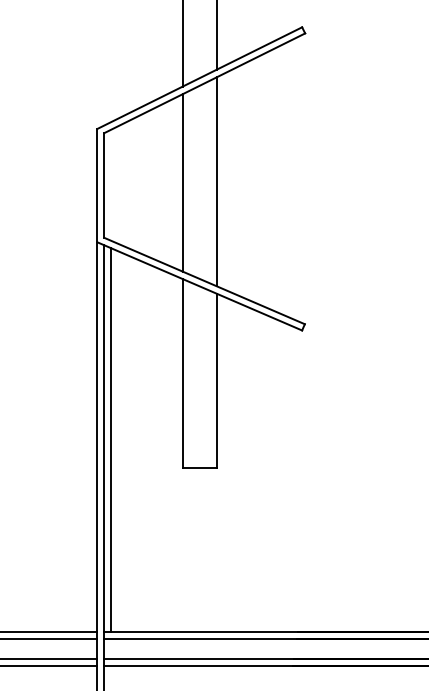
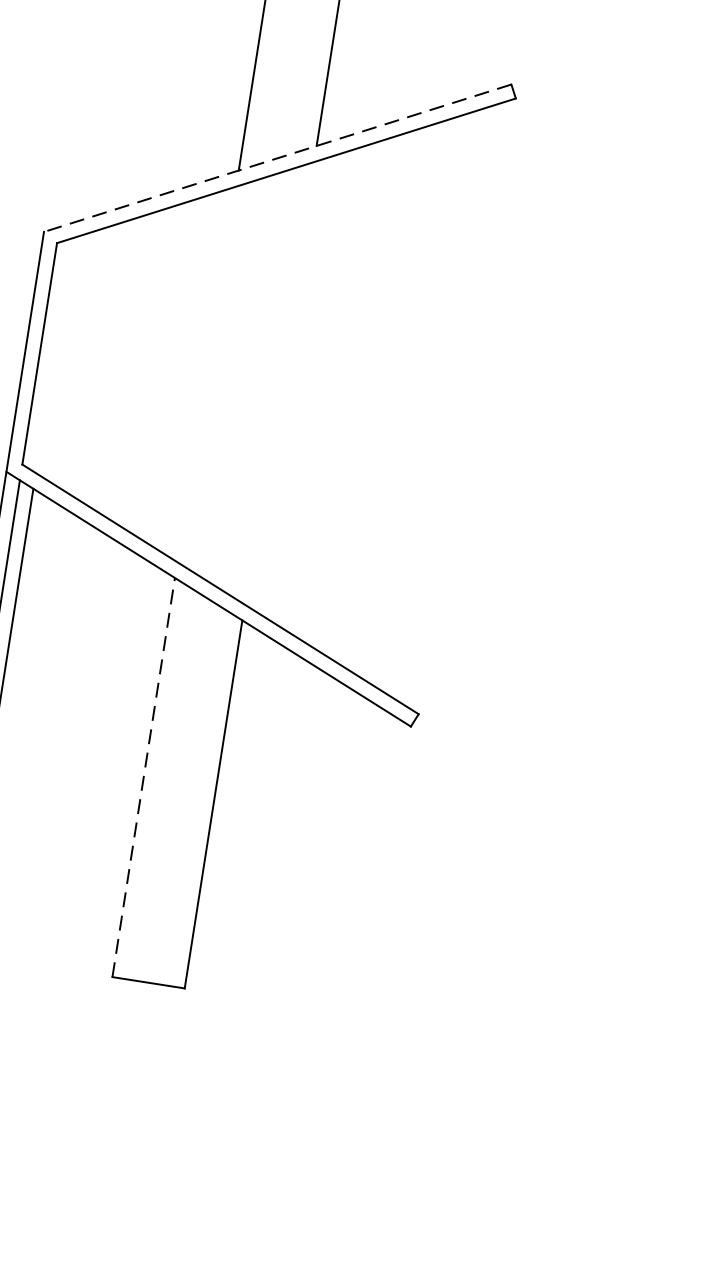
line: (199, 78) -> (277, 158), solid -> dashed
line: (216, 181) -> (278, 382), removed
line: (182, 182) -> (206, 373), removed
line: (182, 372) -> (143, 775), solid -> dashed

